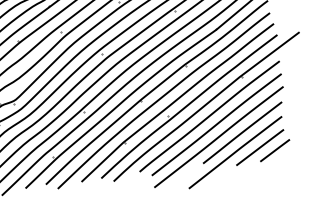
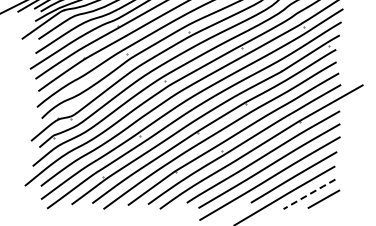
line: (261, 146) -> (310, 193), solid -> dashed

